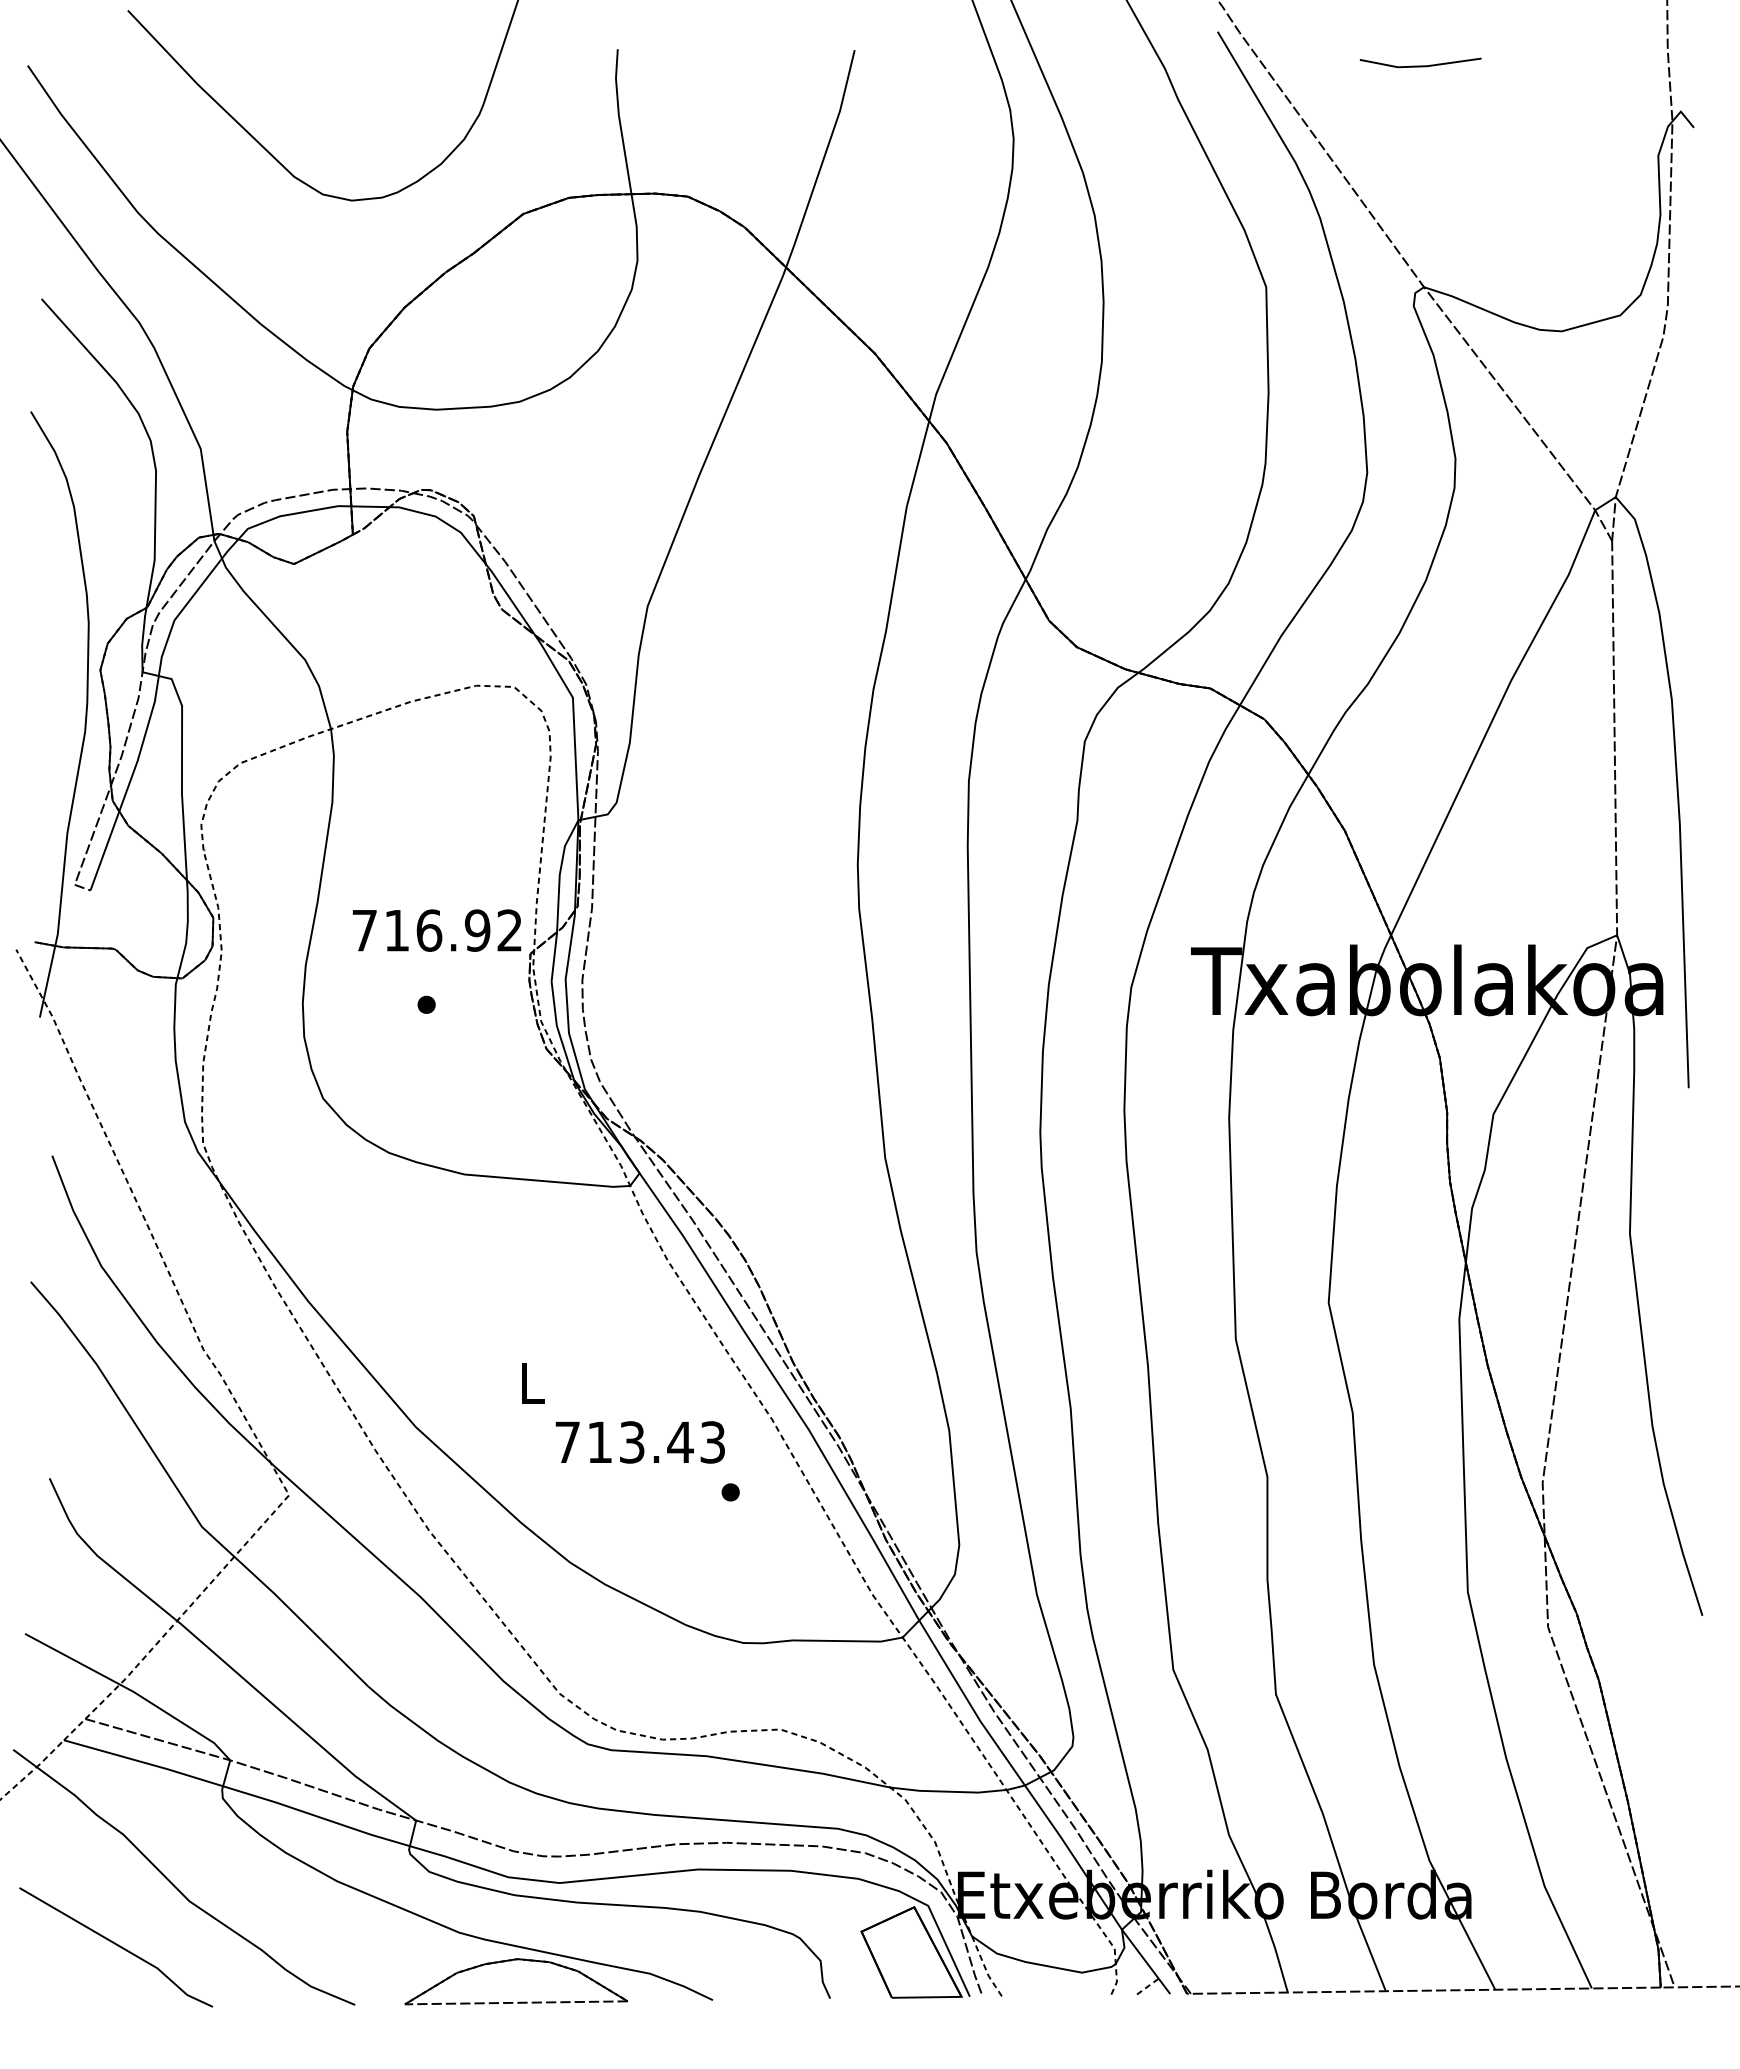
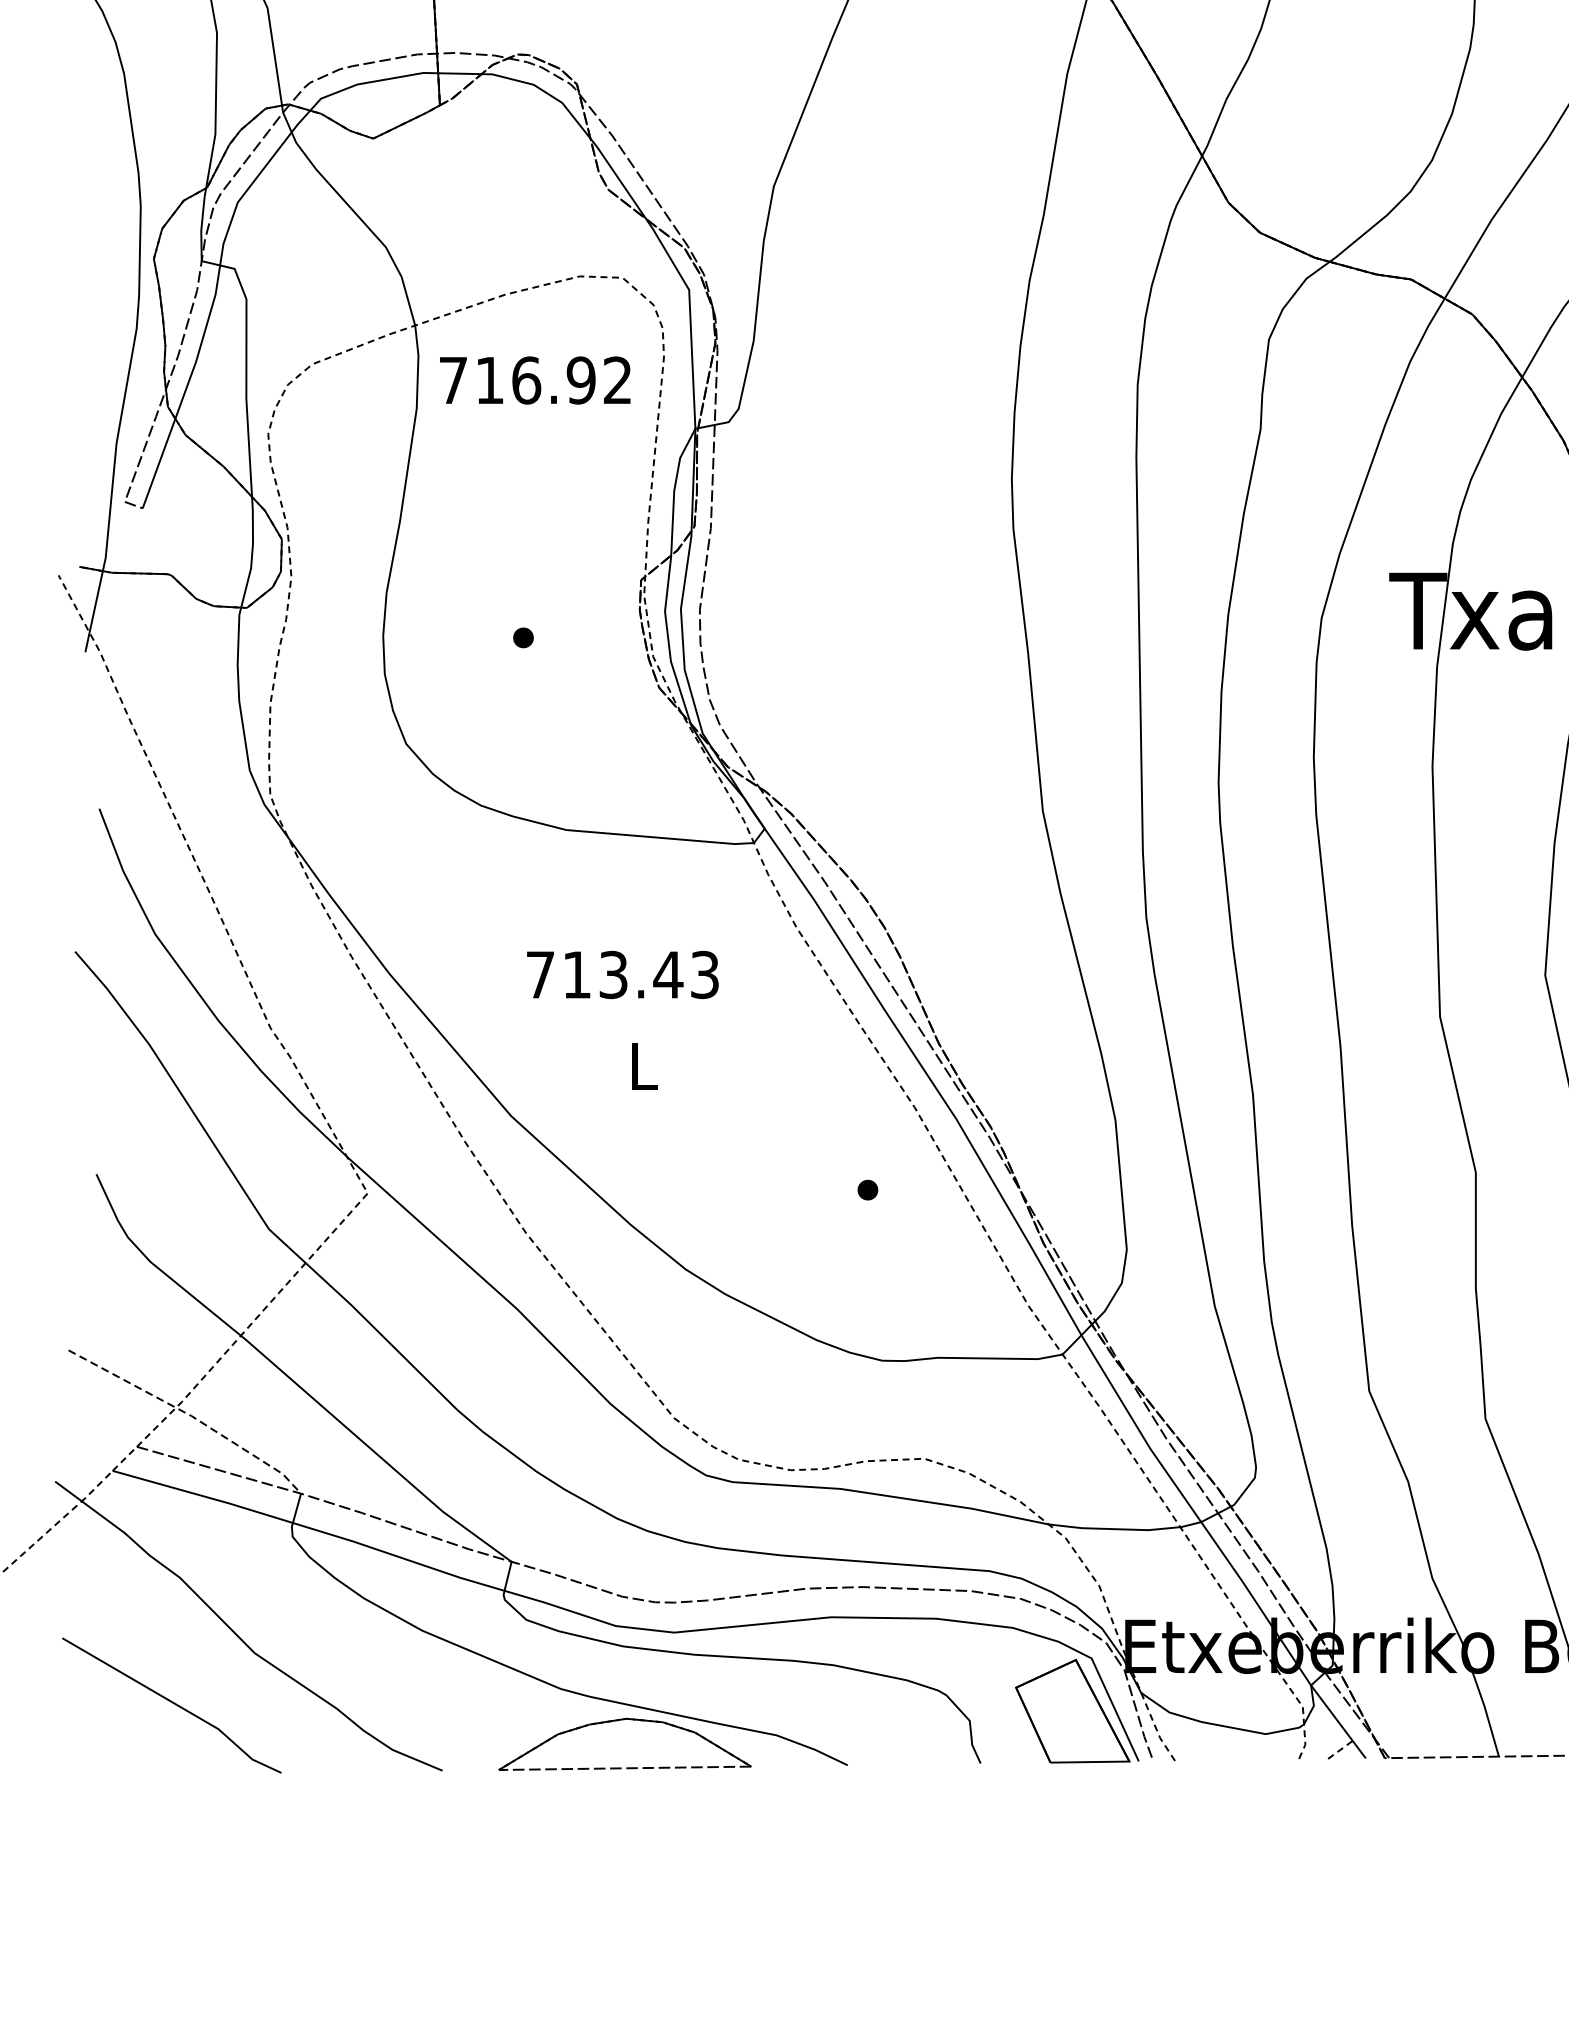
text: (437, 930) -> (535, 380), moved
text: (639, 1442) -> (621, 975), moved
line: (132, 1691) -> (190, 1415), solid -> dashed

